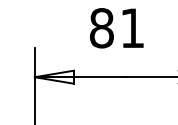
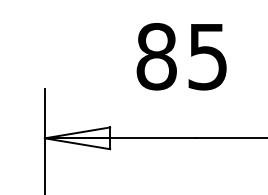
text: (132, 28) -> (207, 57), 81 -> 85

